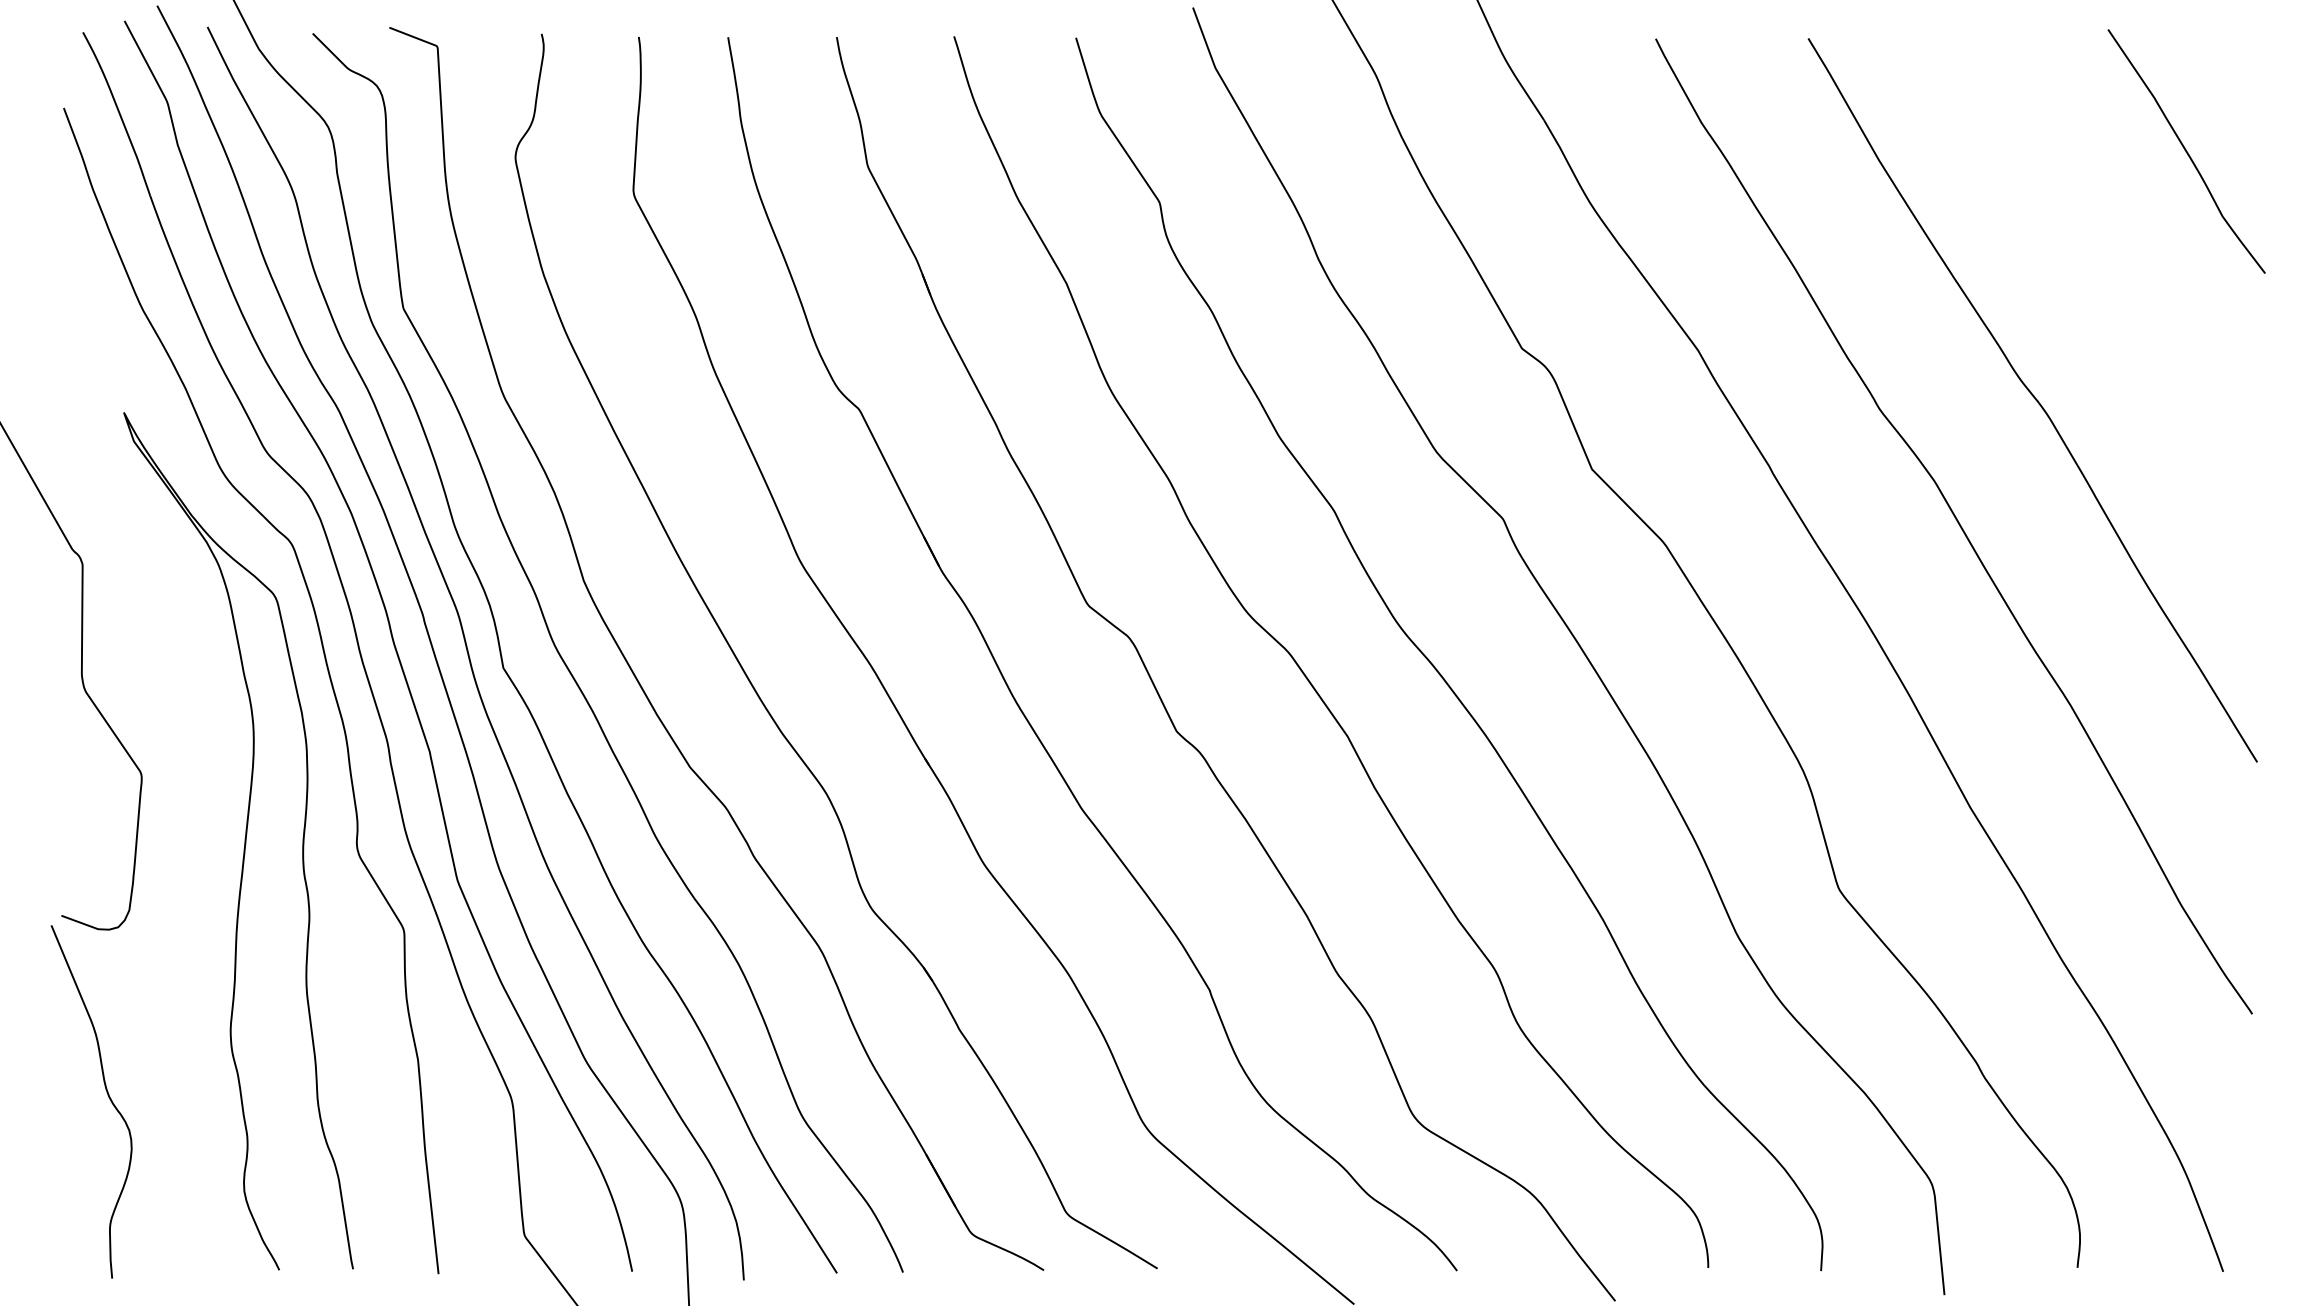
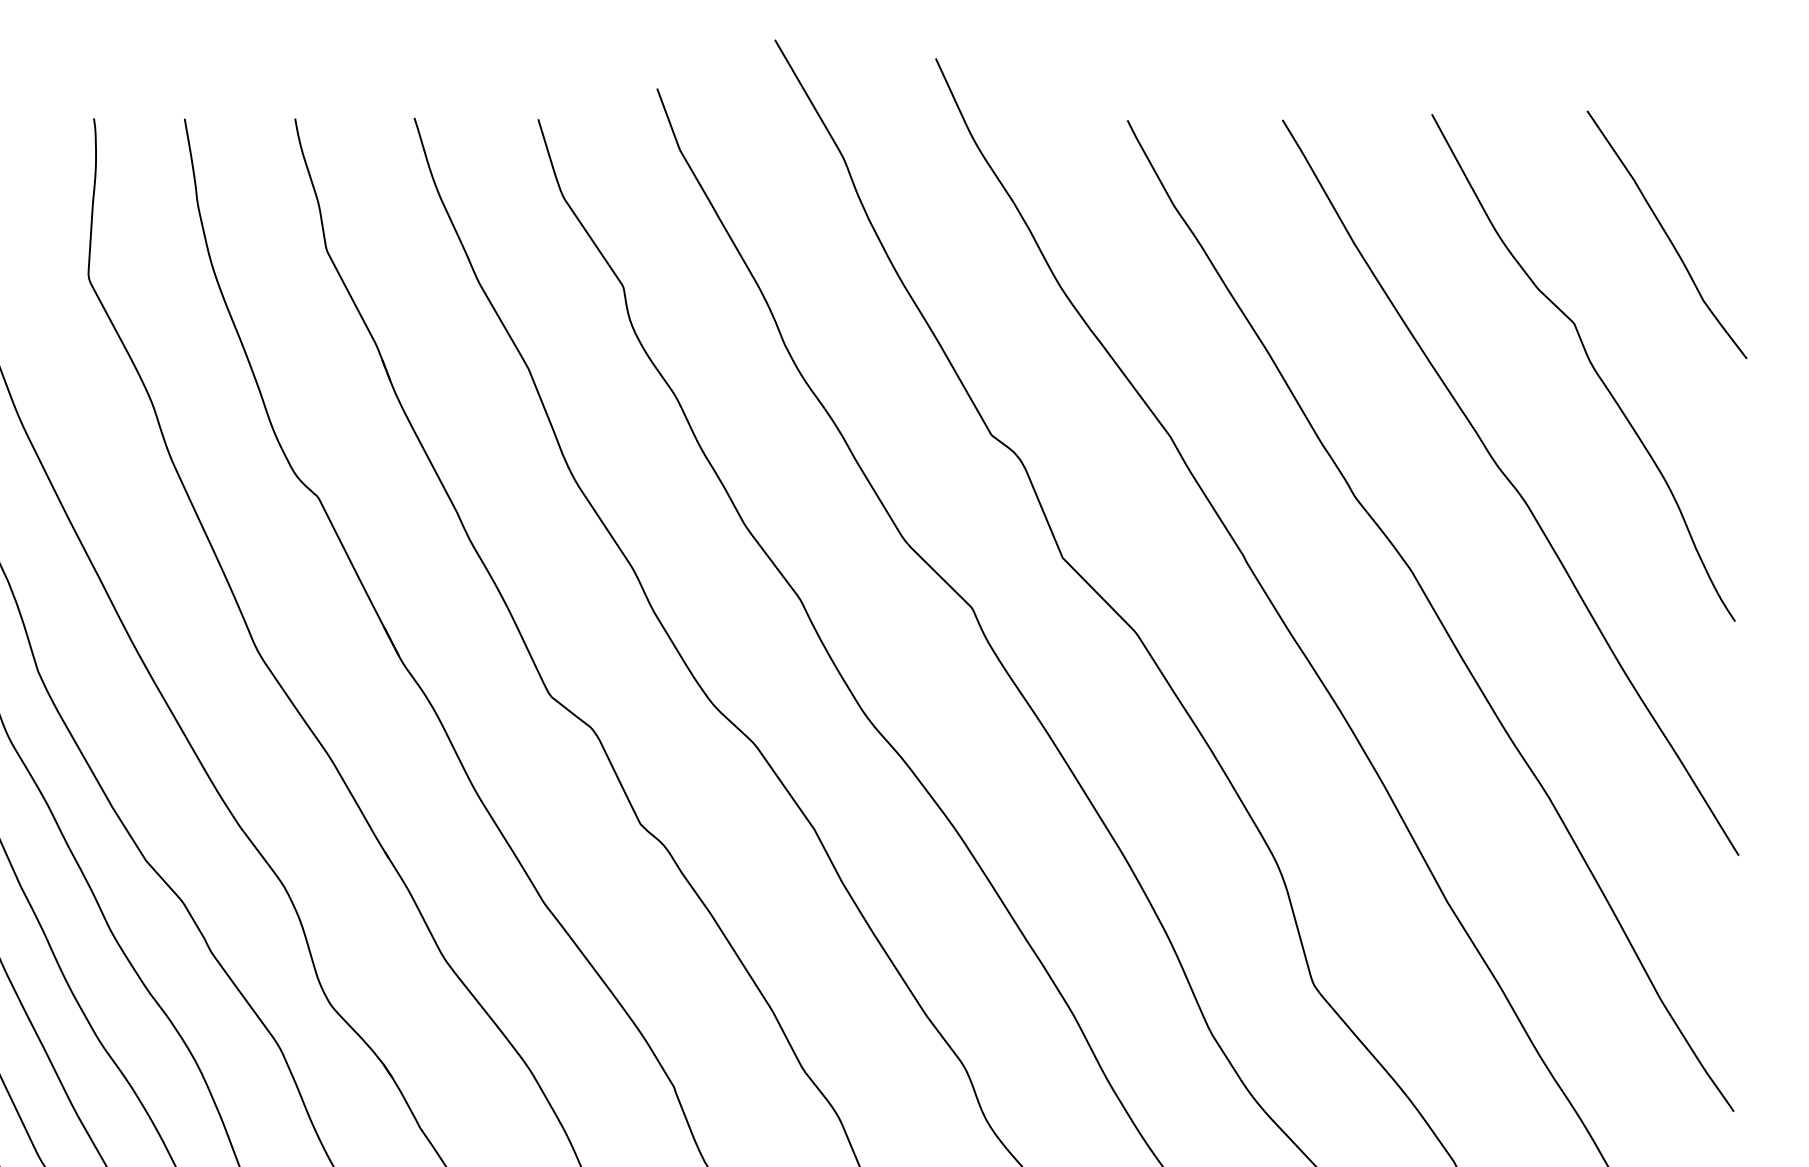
curve: (2111, 279) -> (1590, 364), added

